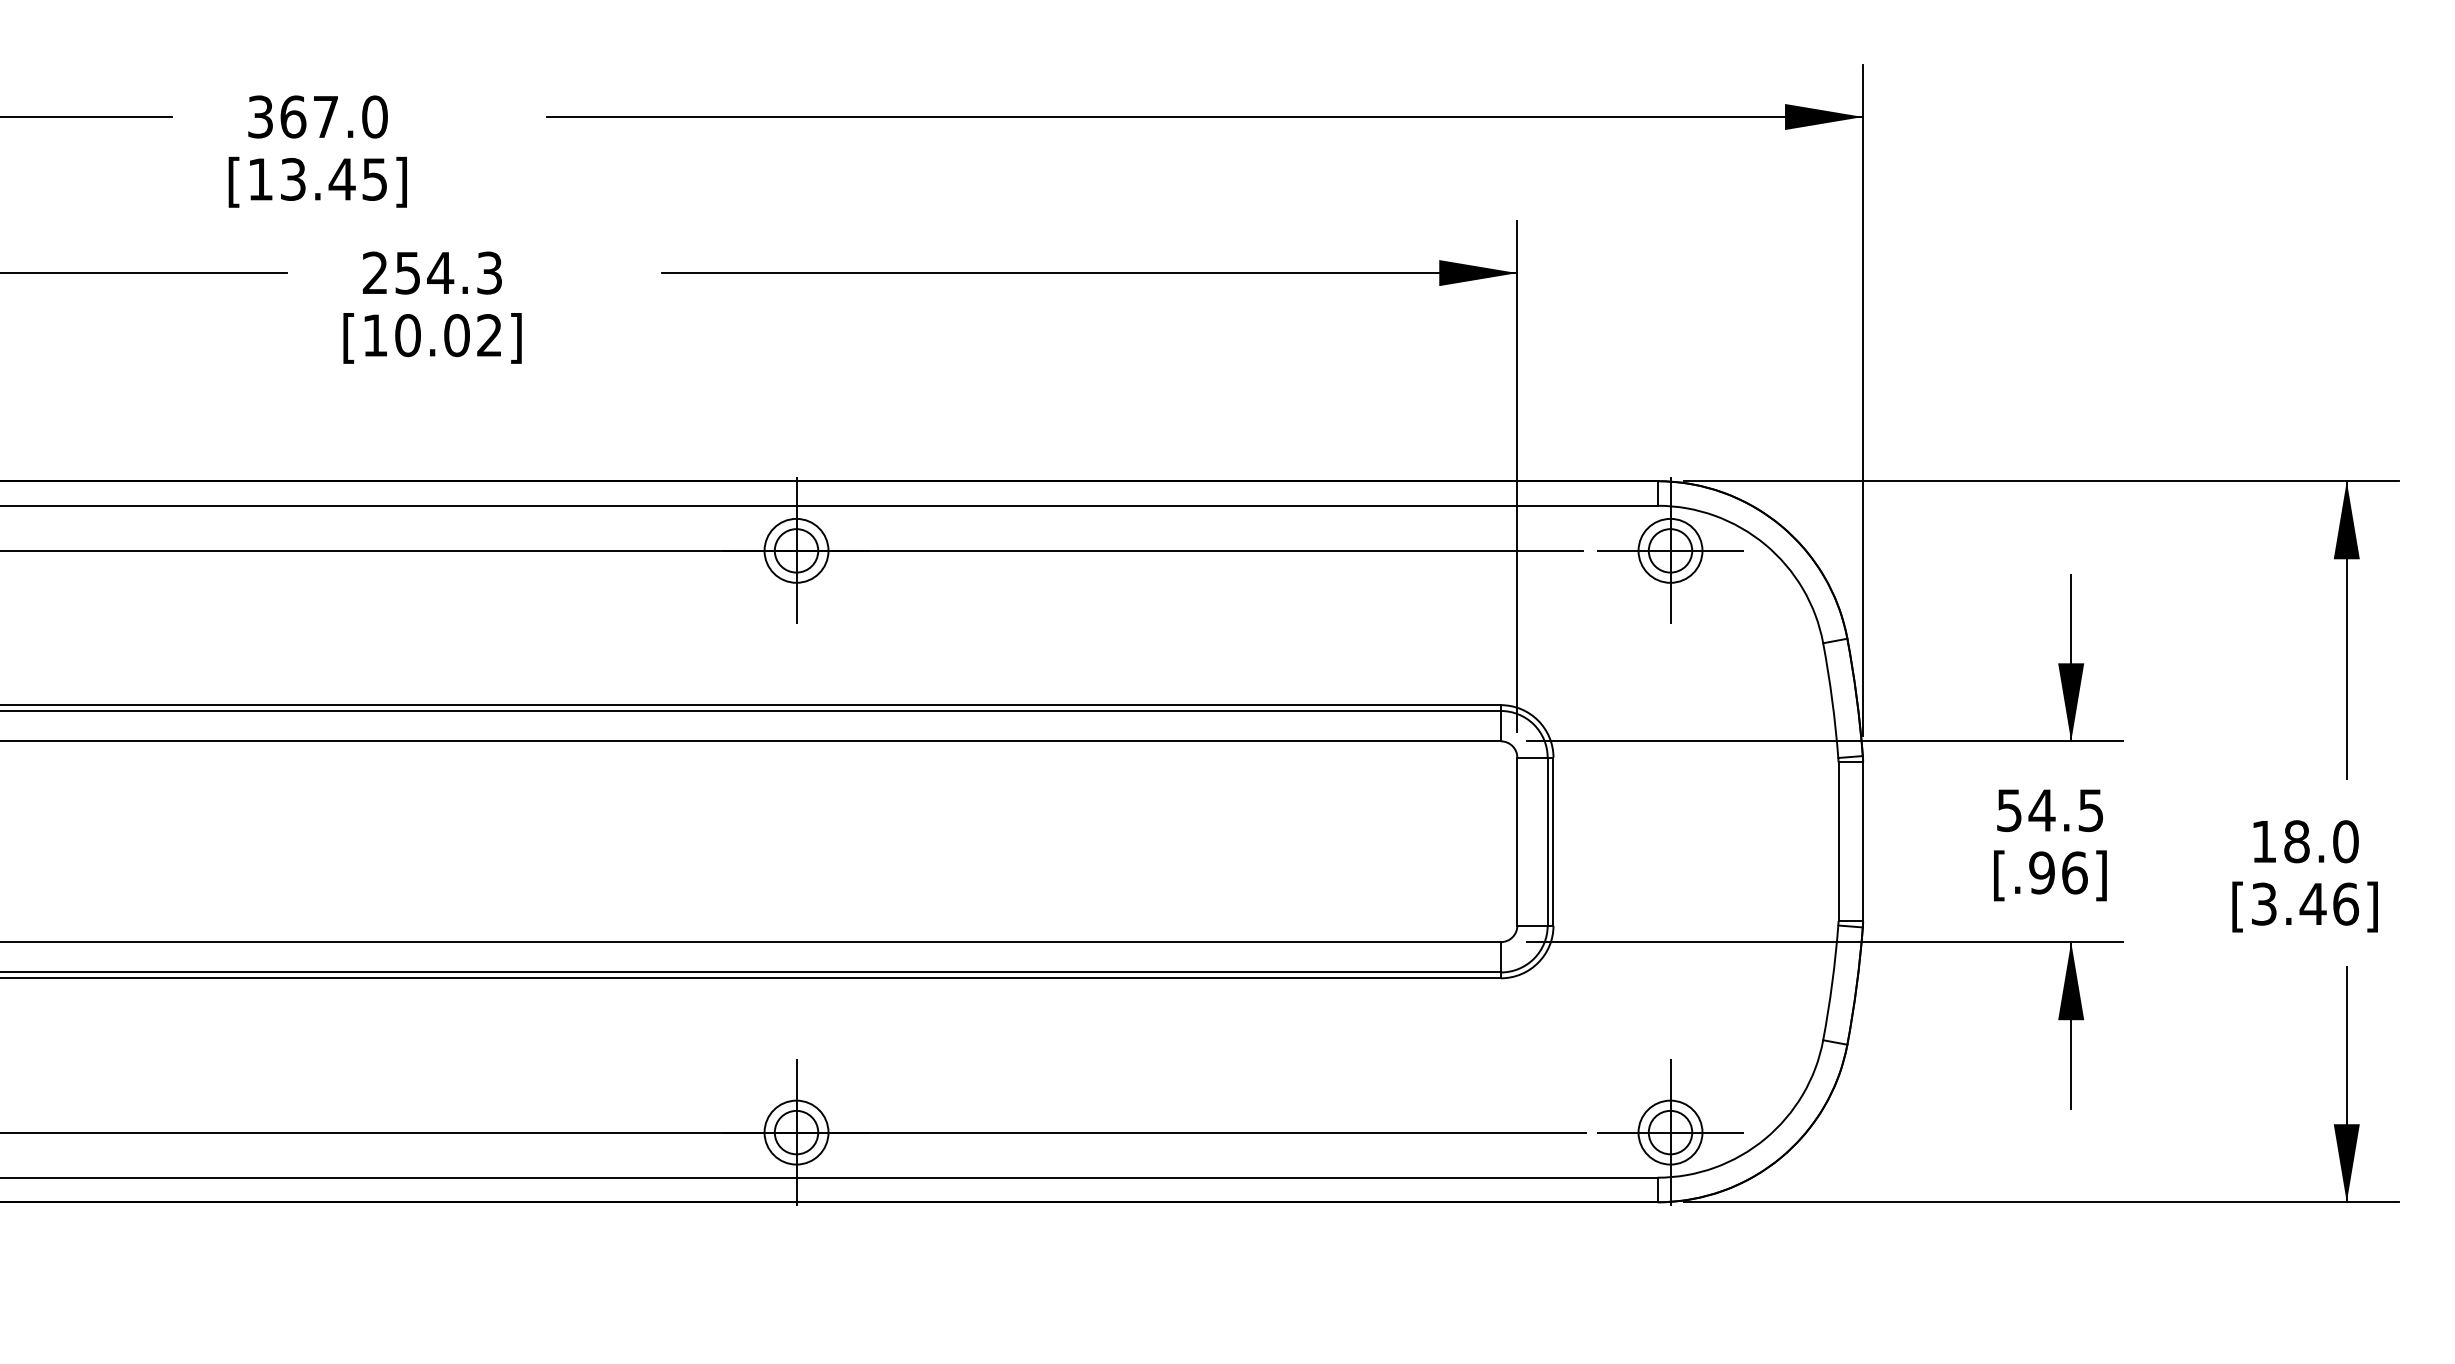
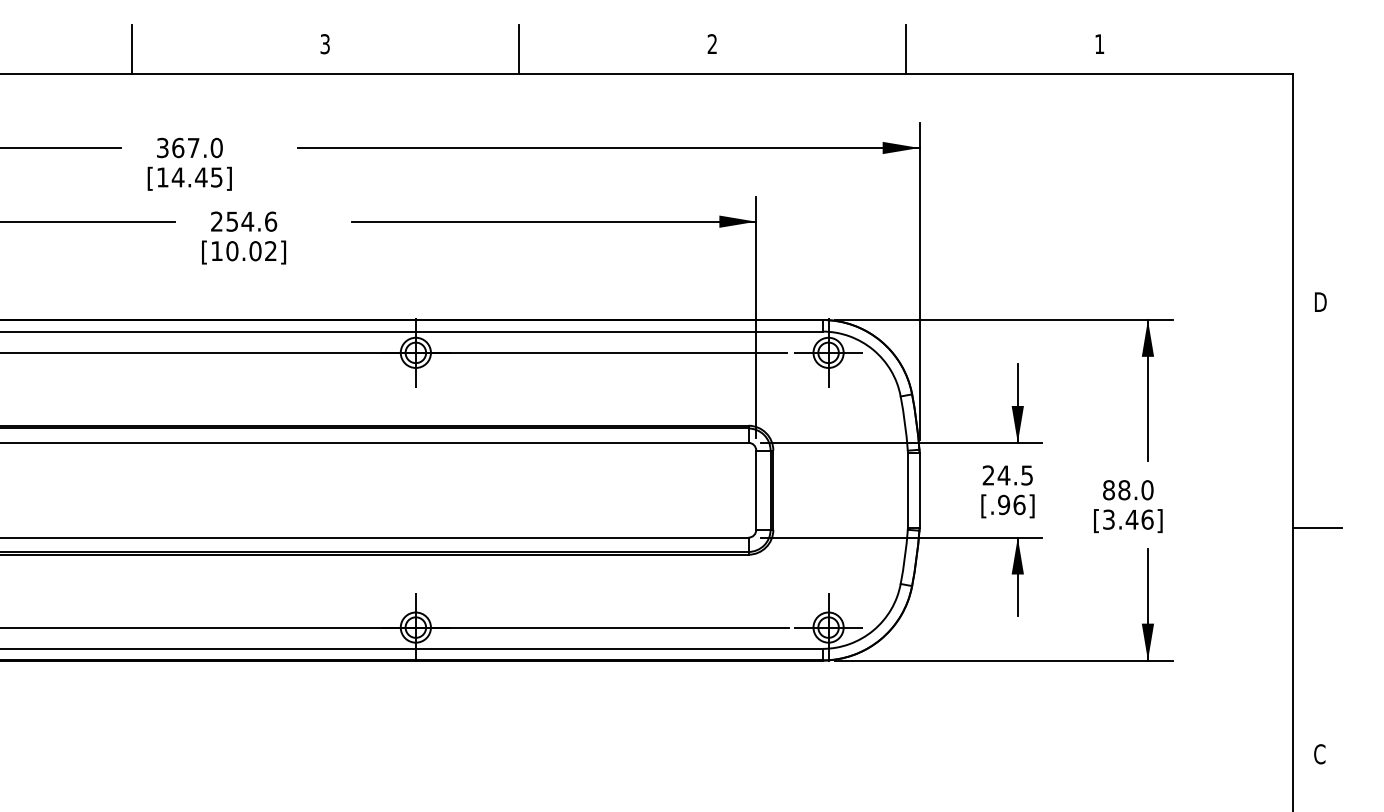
text: (291, 179) -> (177, 177), [13.45] -> [14.45]
text: (490, 272) -> (271, 221), 254.3 -> 254.6
text: (2009, 810) -> (988, 475), 54.5 -> 24.5
text: (2263, 842) -> (1108, 490), 18.0 -> 88.0

